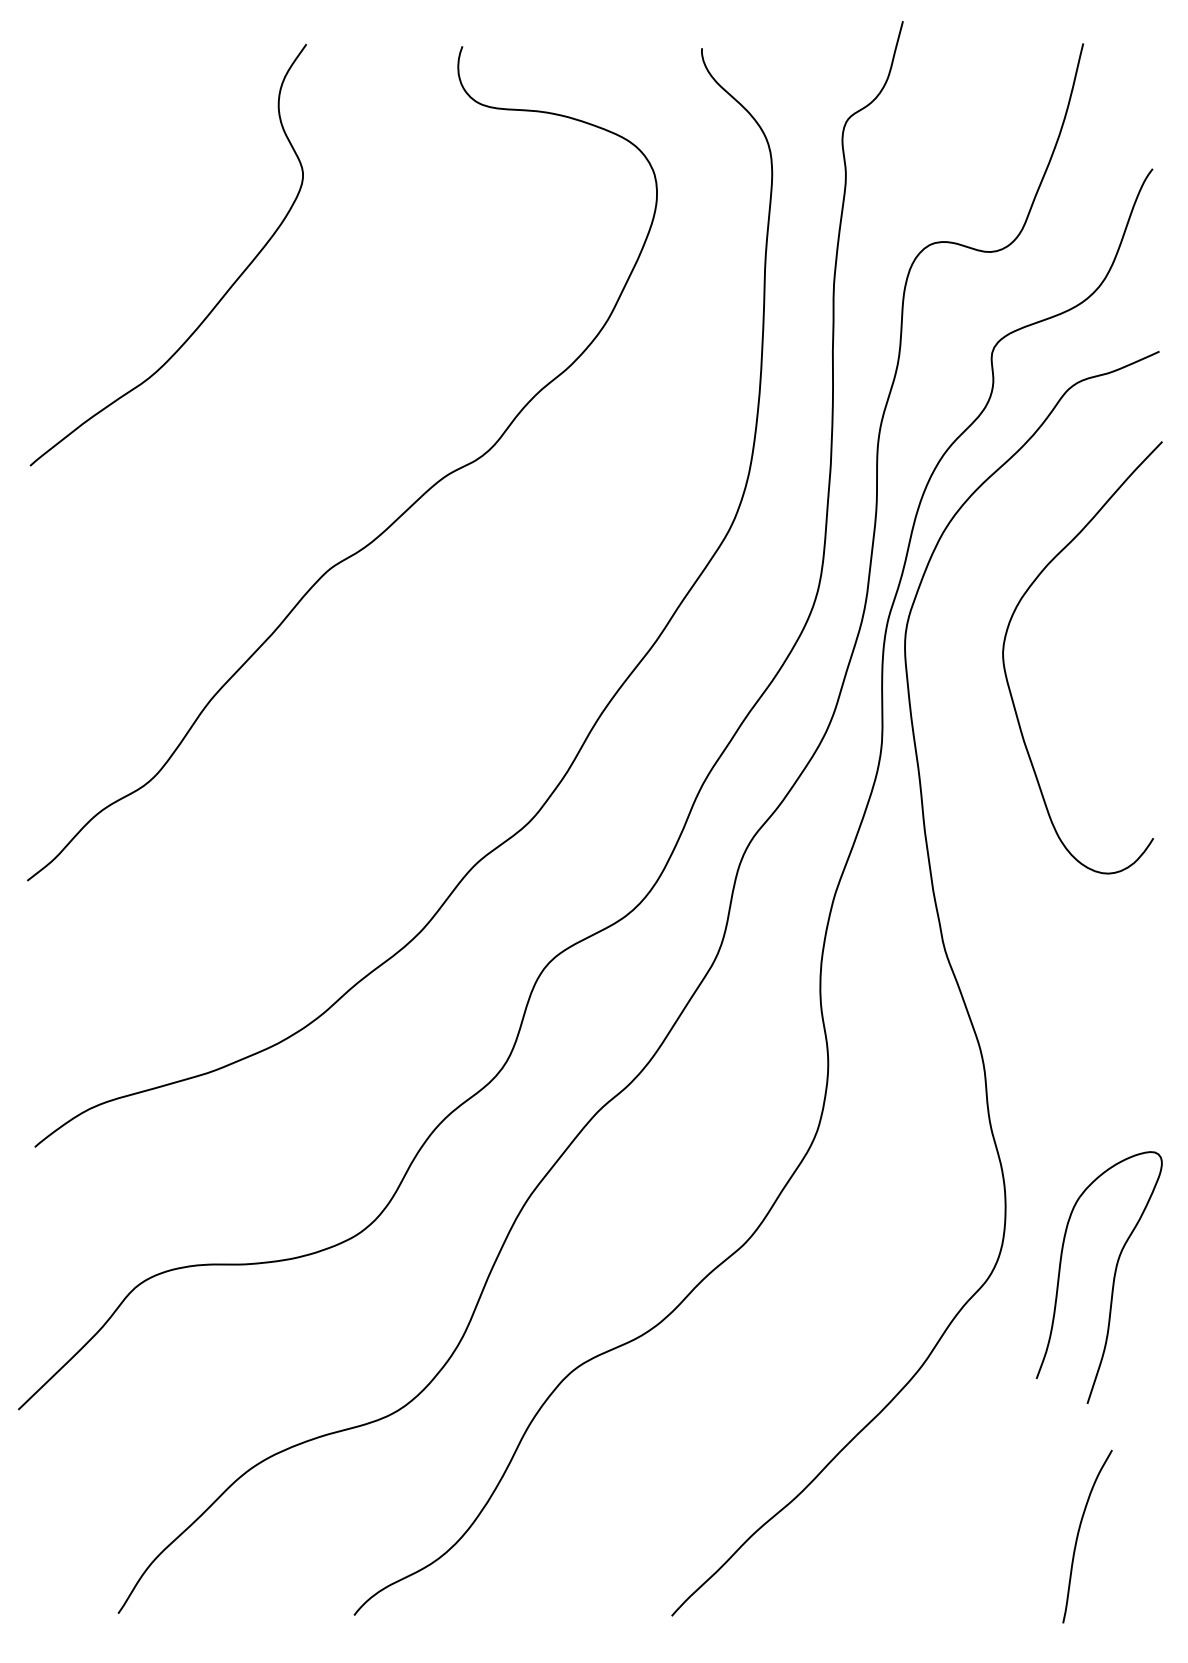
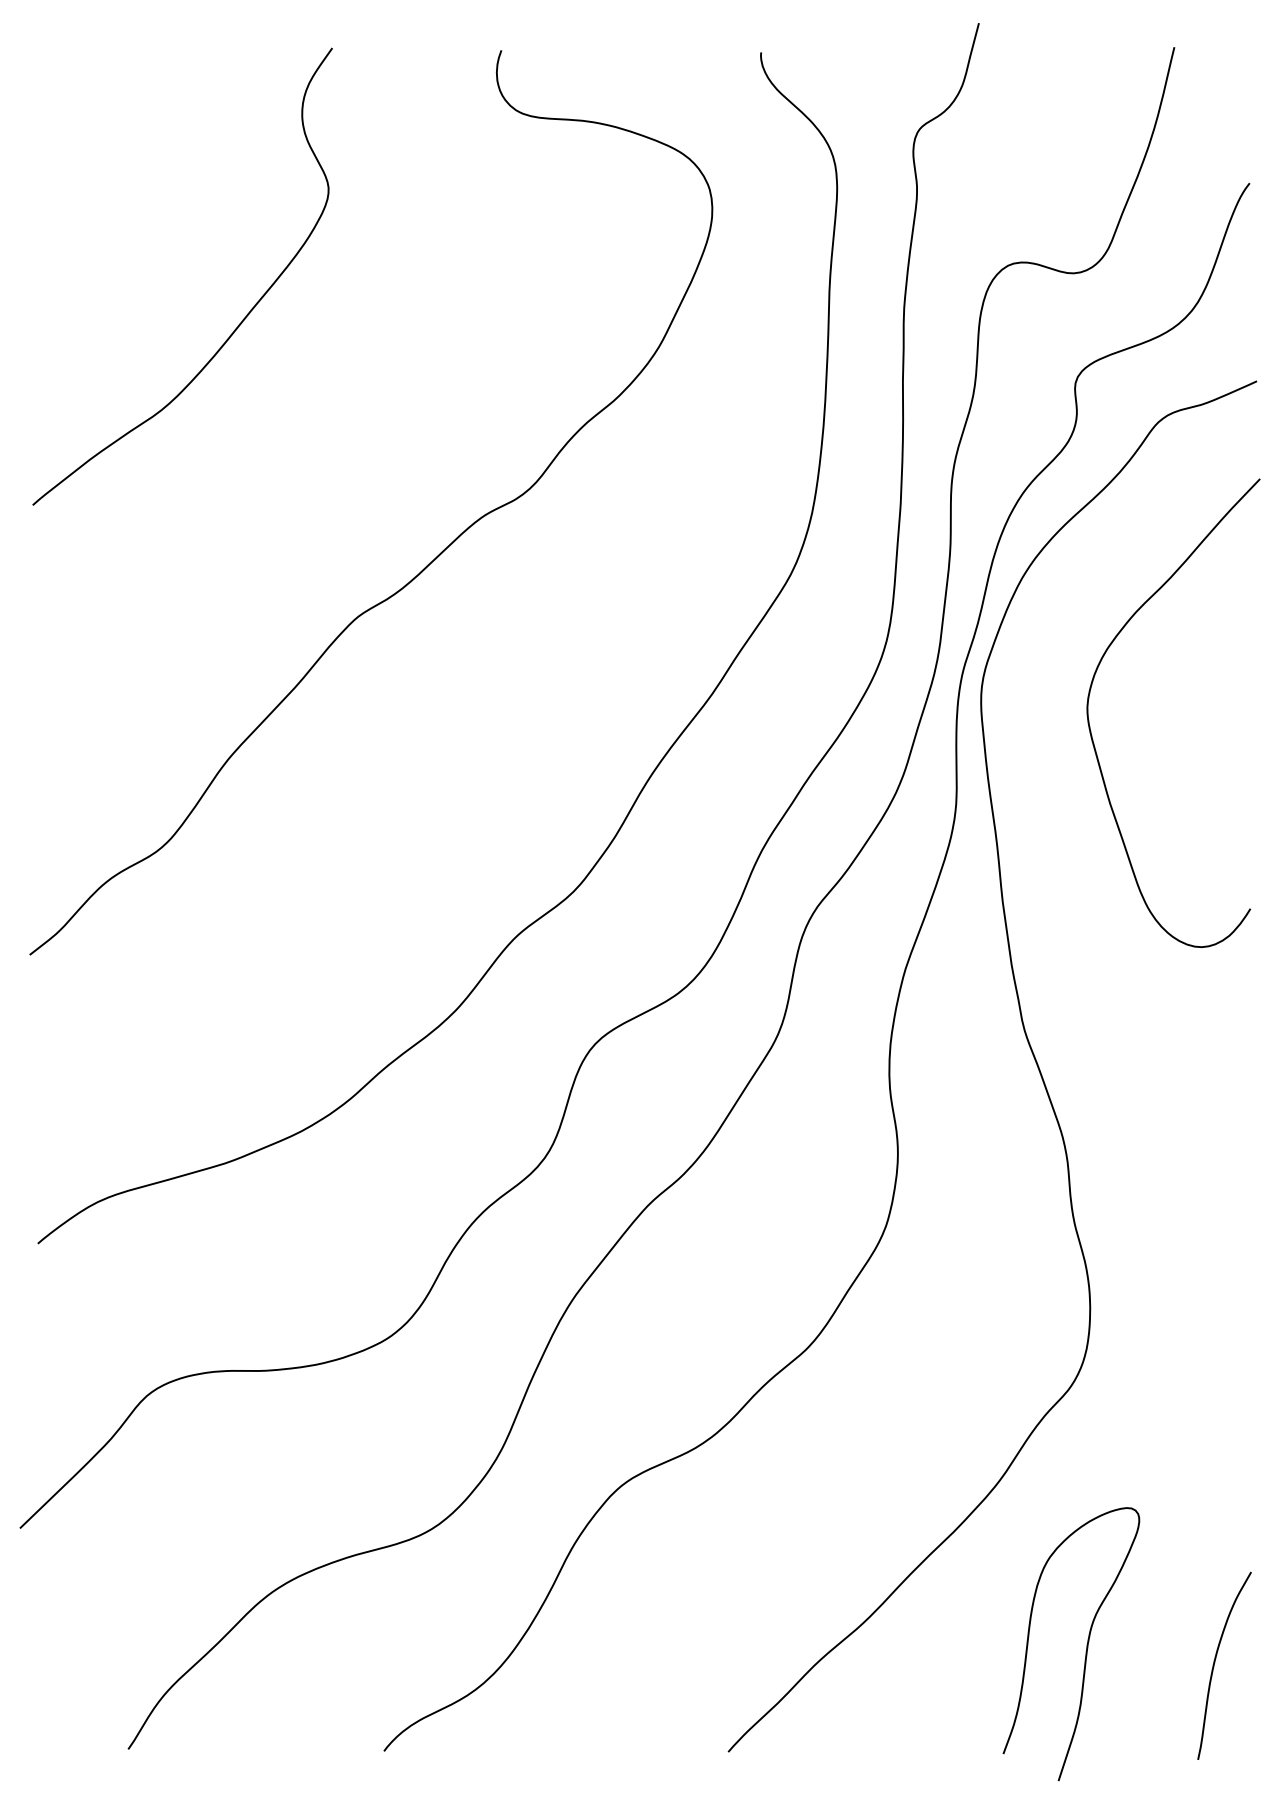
curve: (1112, 1282) -> (1085, 1649), moved
curve: (1079, 1533) -> (1215, 1662), moved

